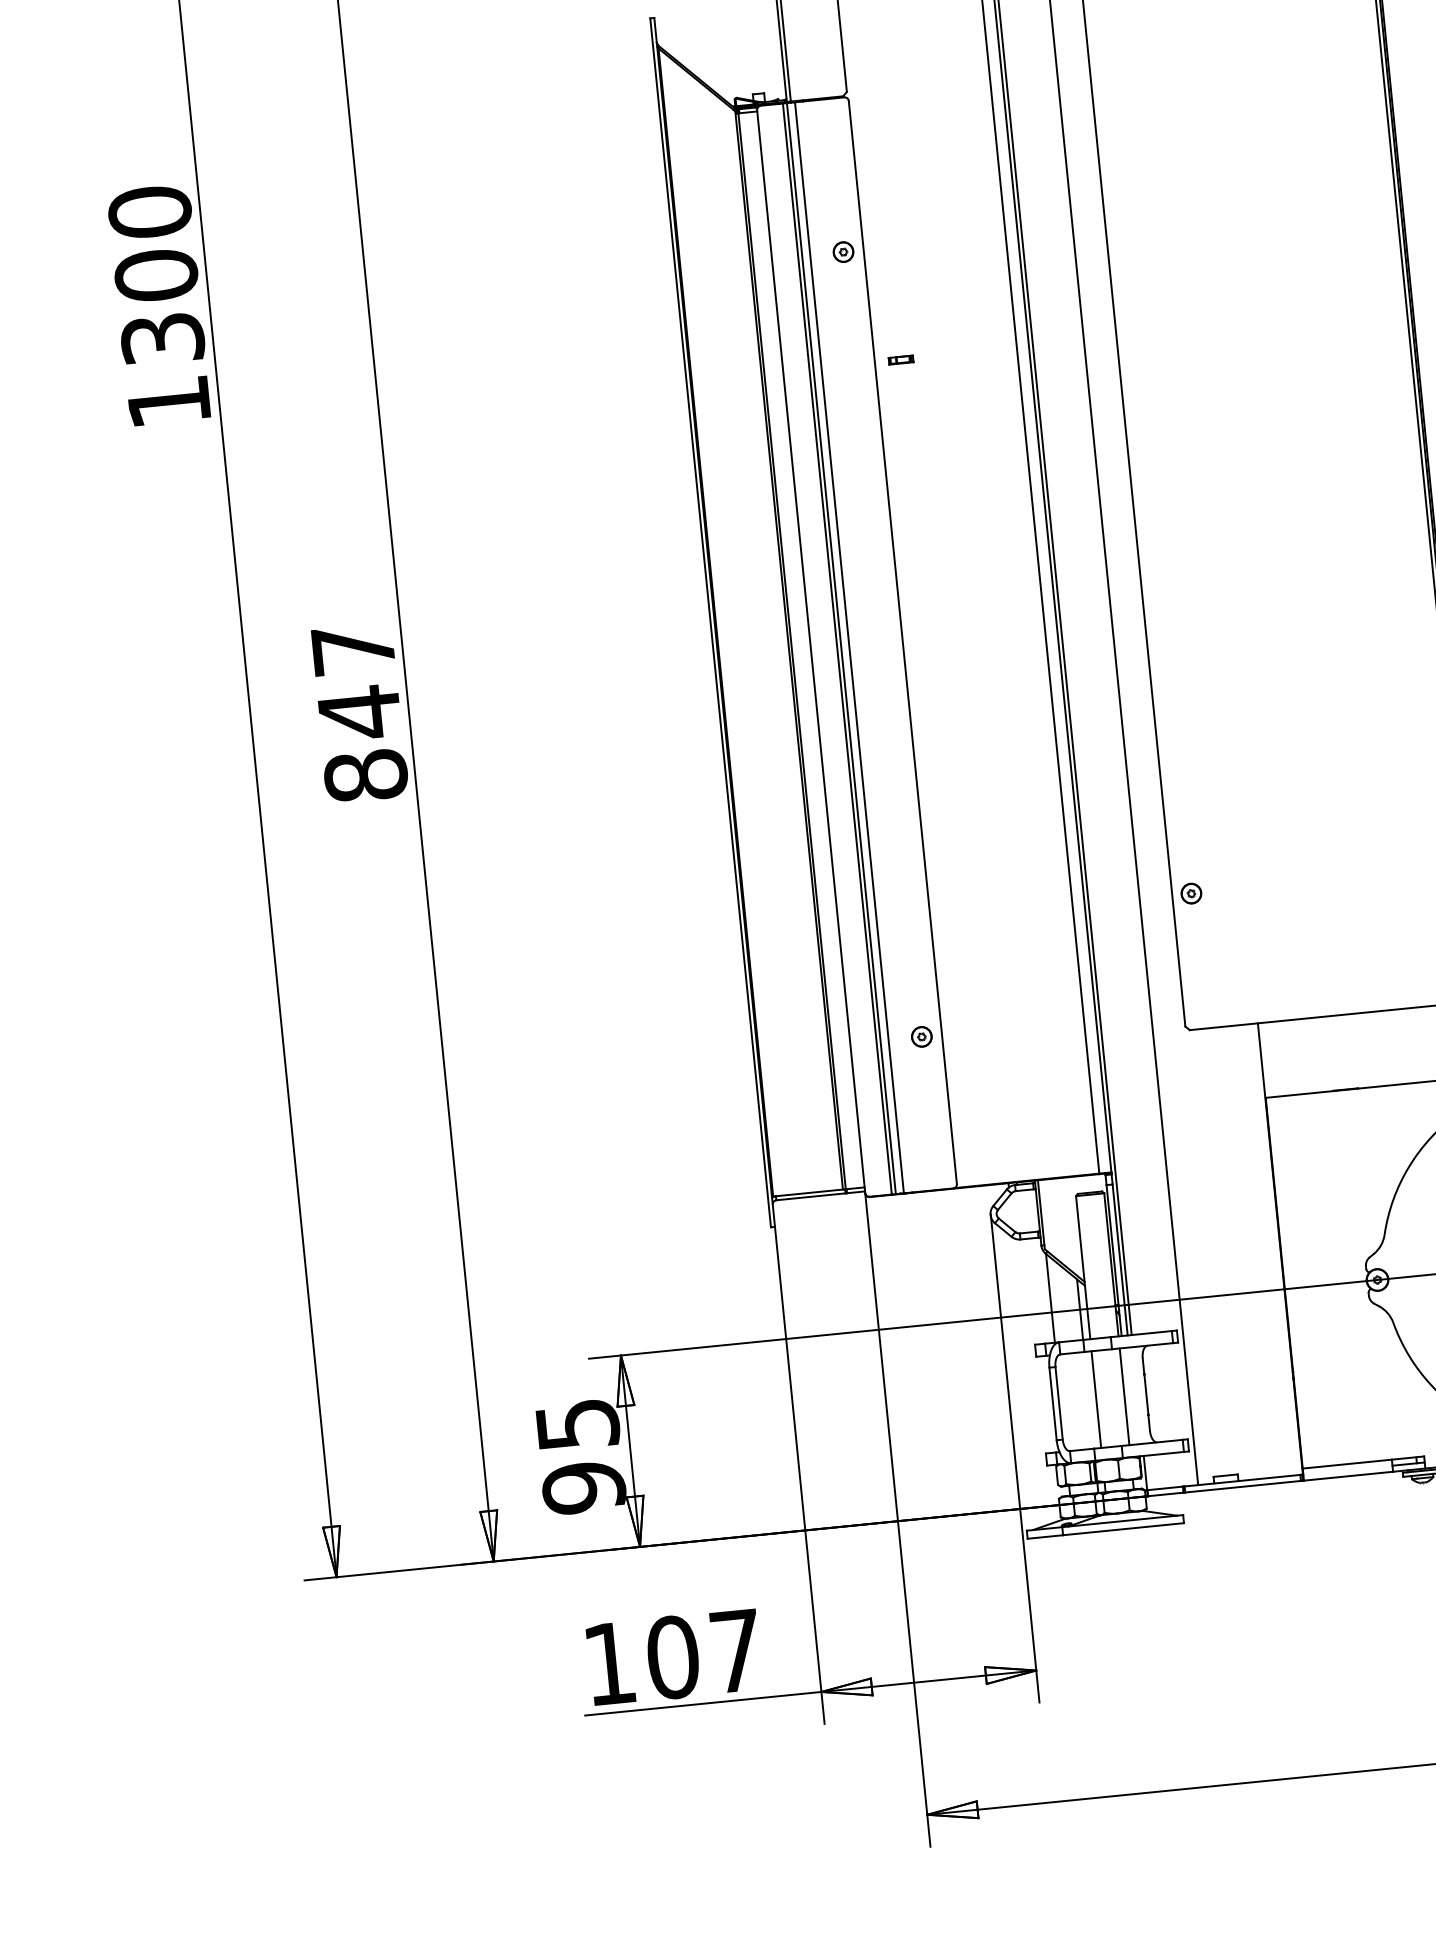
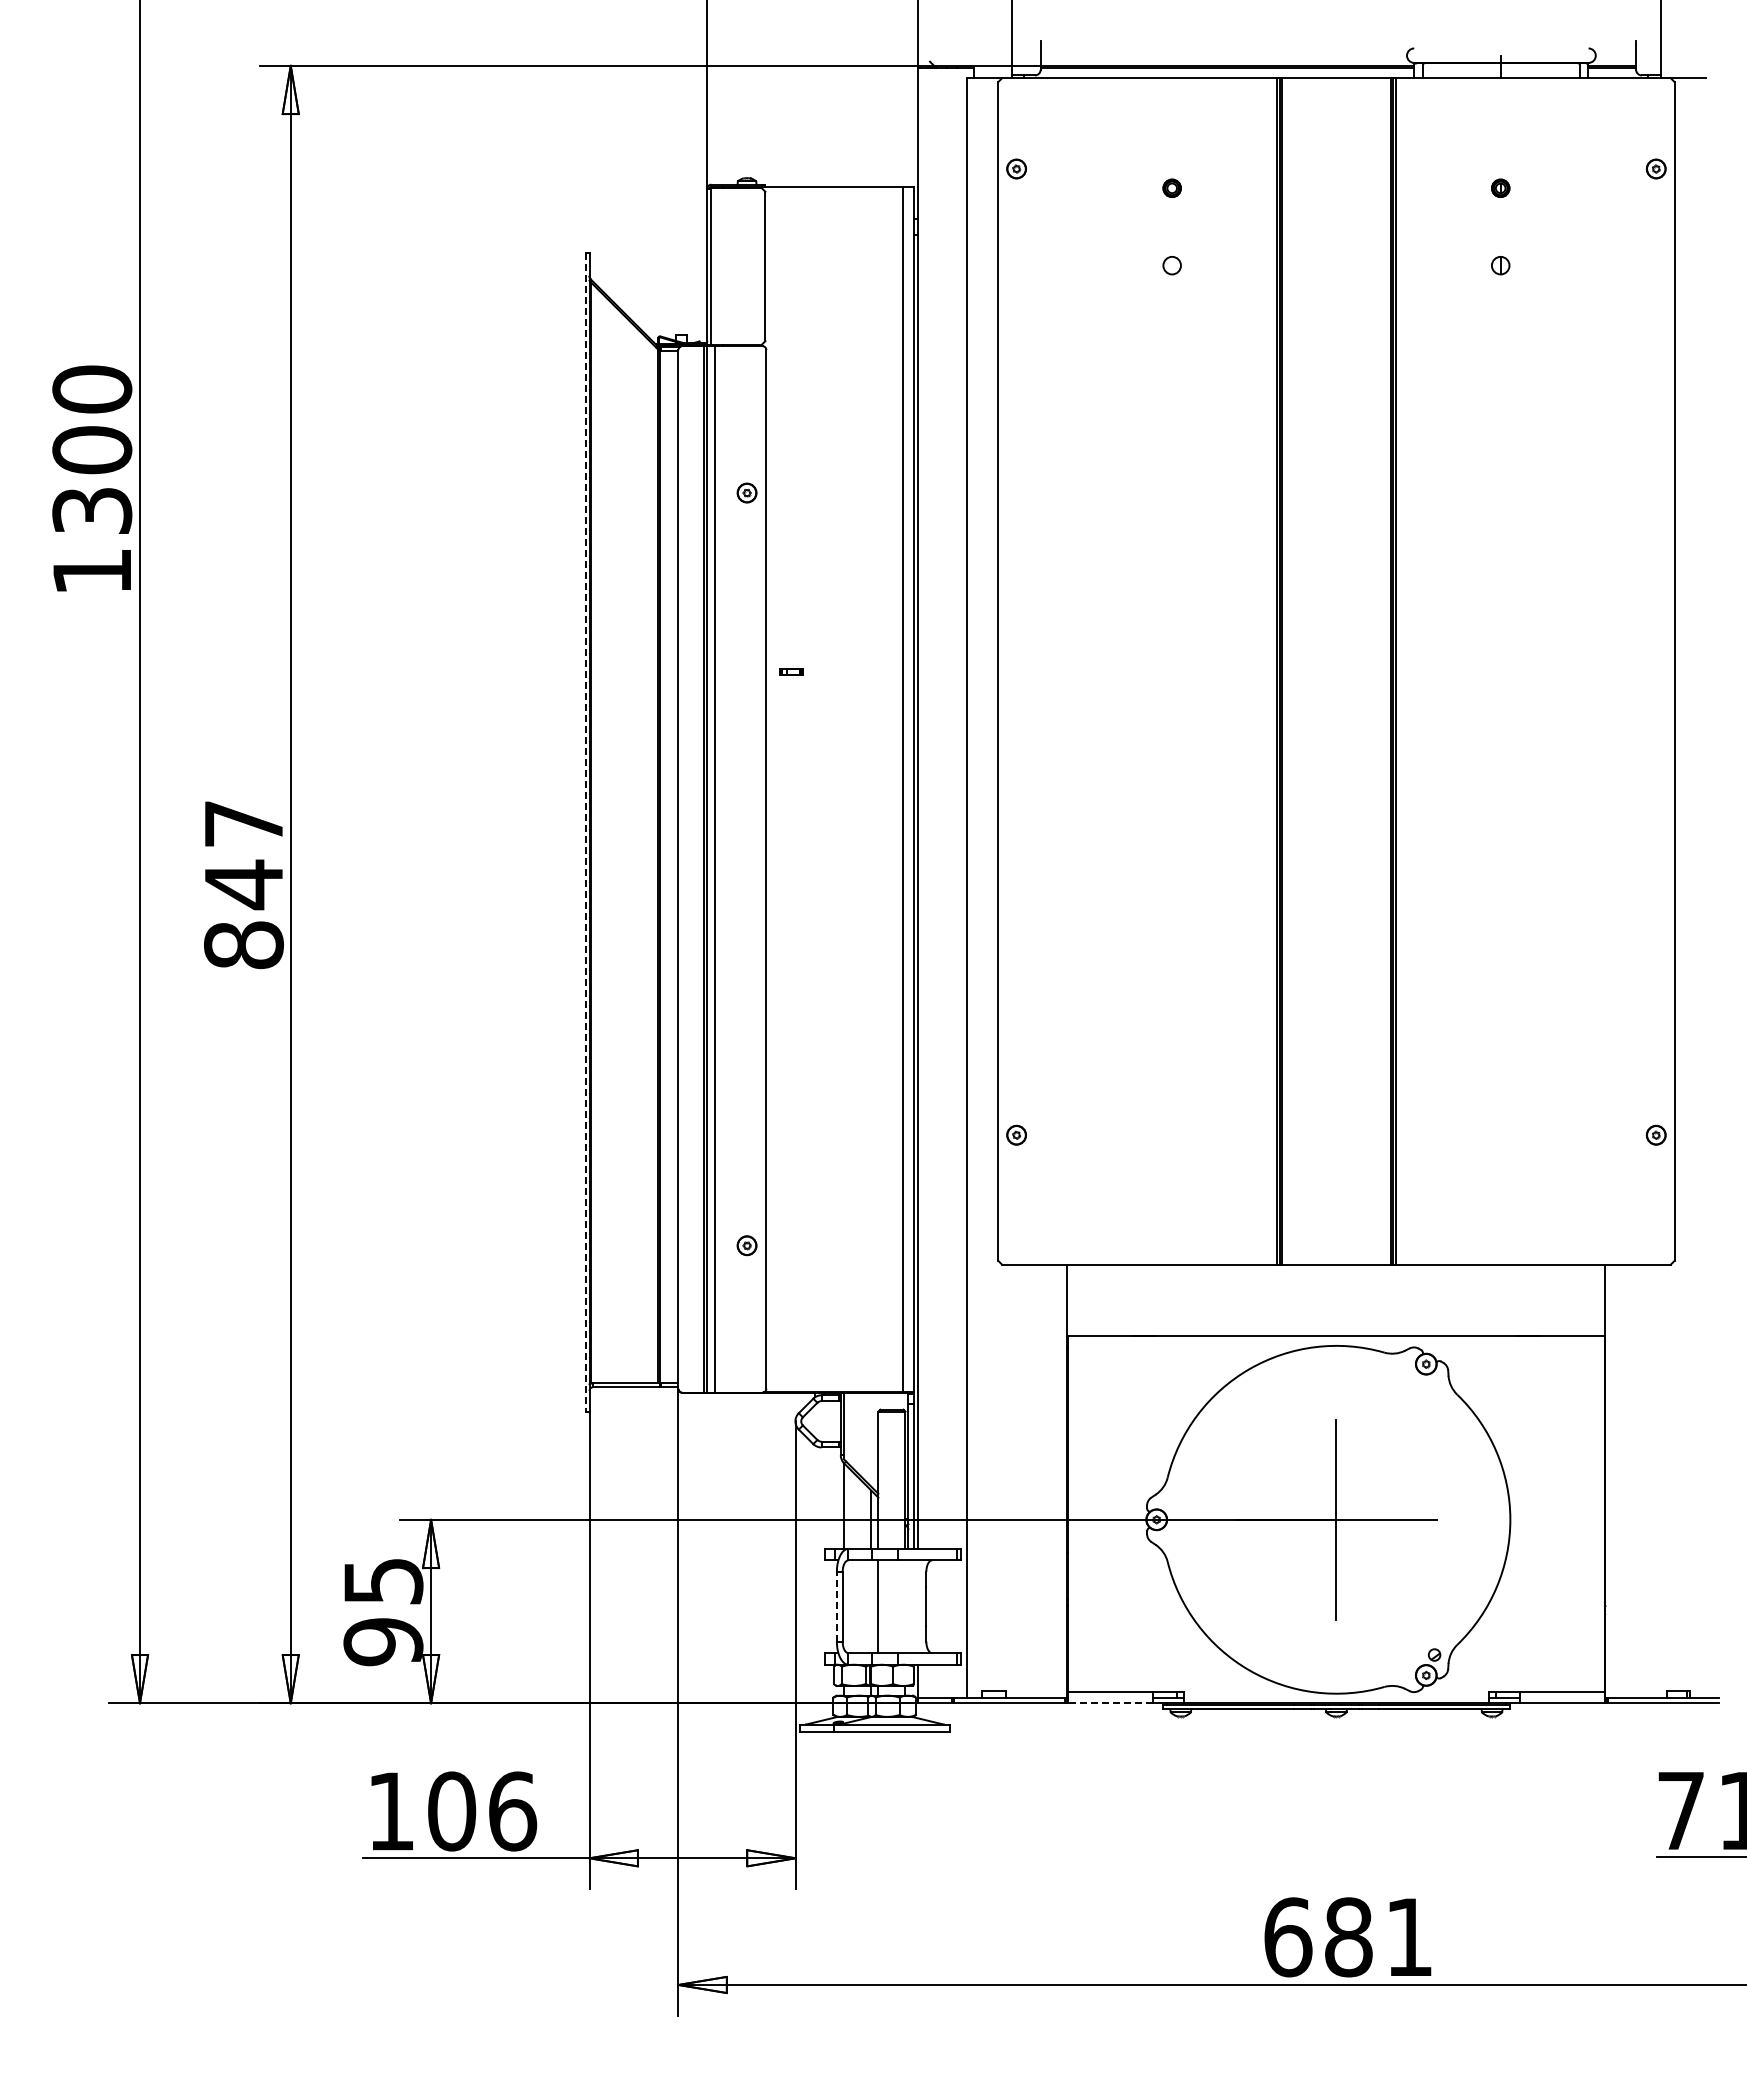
part: (901, 359) -> (791, 671), moved
line: (710, 622) -> (585, 832), solid -> dashed
line: (1124, 1396) -> (905, 1606), removed
line: (1052, 1403) -> (836, 1606), solid -> dashed
line: (1348, 1476) -> (1110, 1703), solid -> dashed
text: (737, 1651) -> (513, 1811), 107 -> 106

